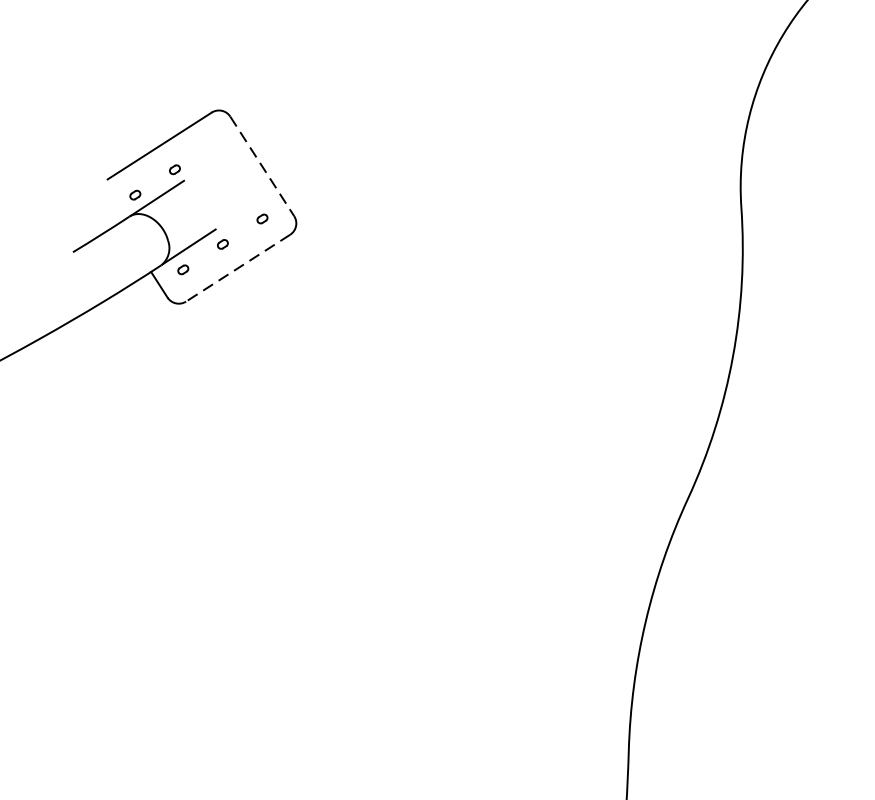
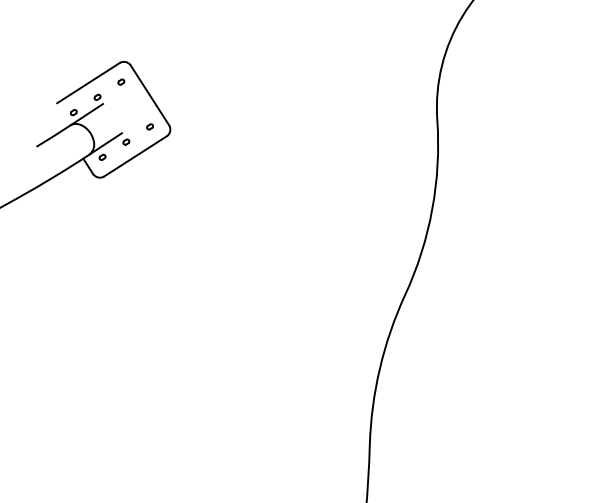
part: (214, 143) -> (121, 81), added
line: (263, 166) -> (150, 95), dashed -> solid
line: (238, 268) -> (135, 156), dashed -> solid

